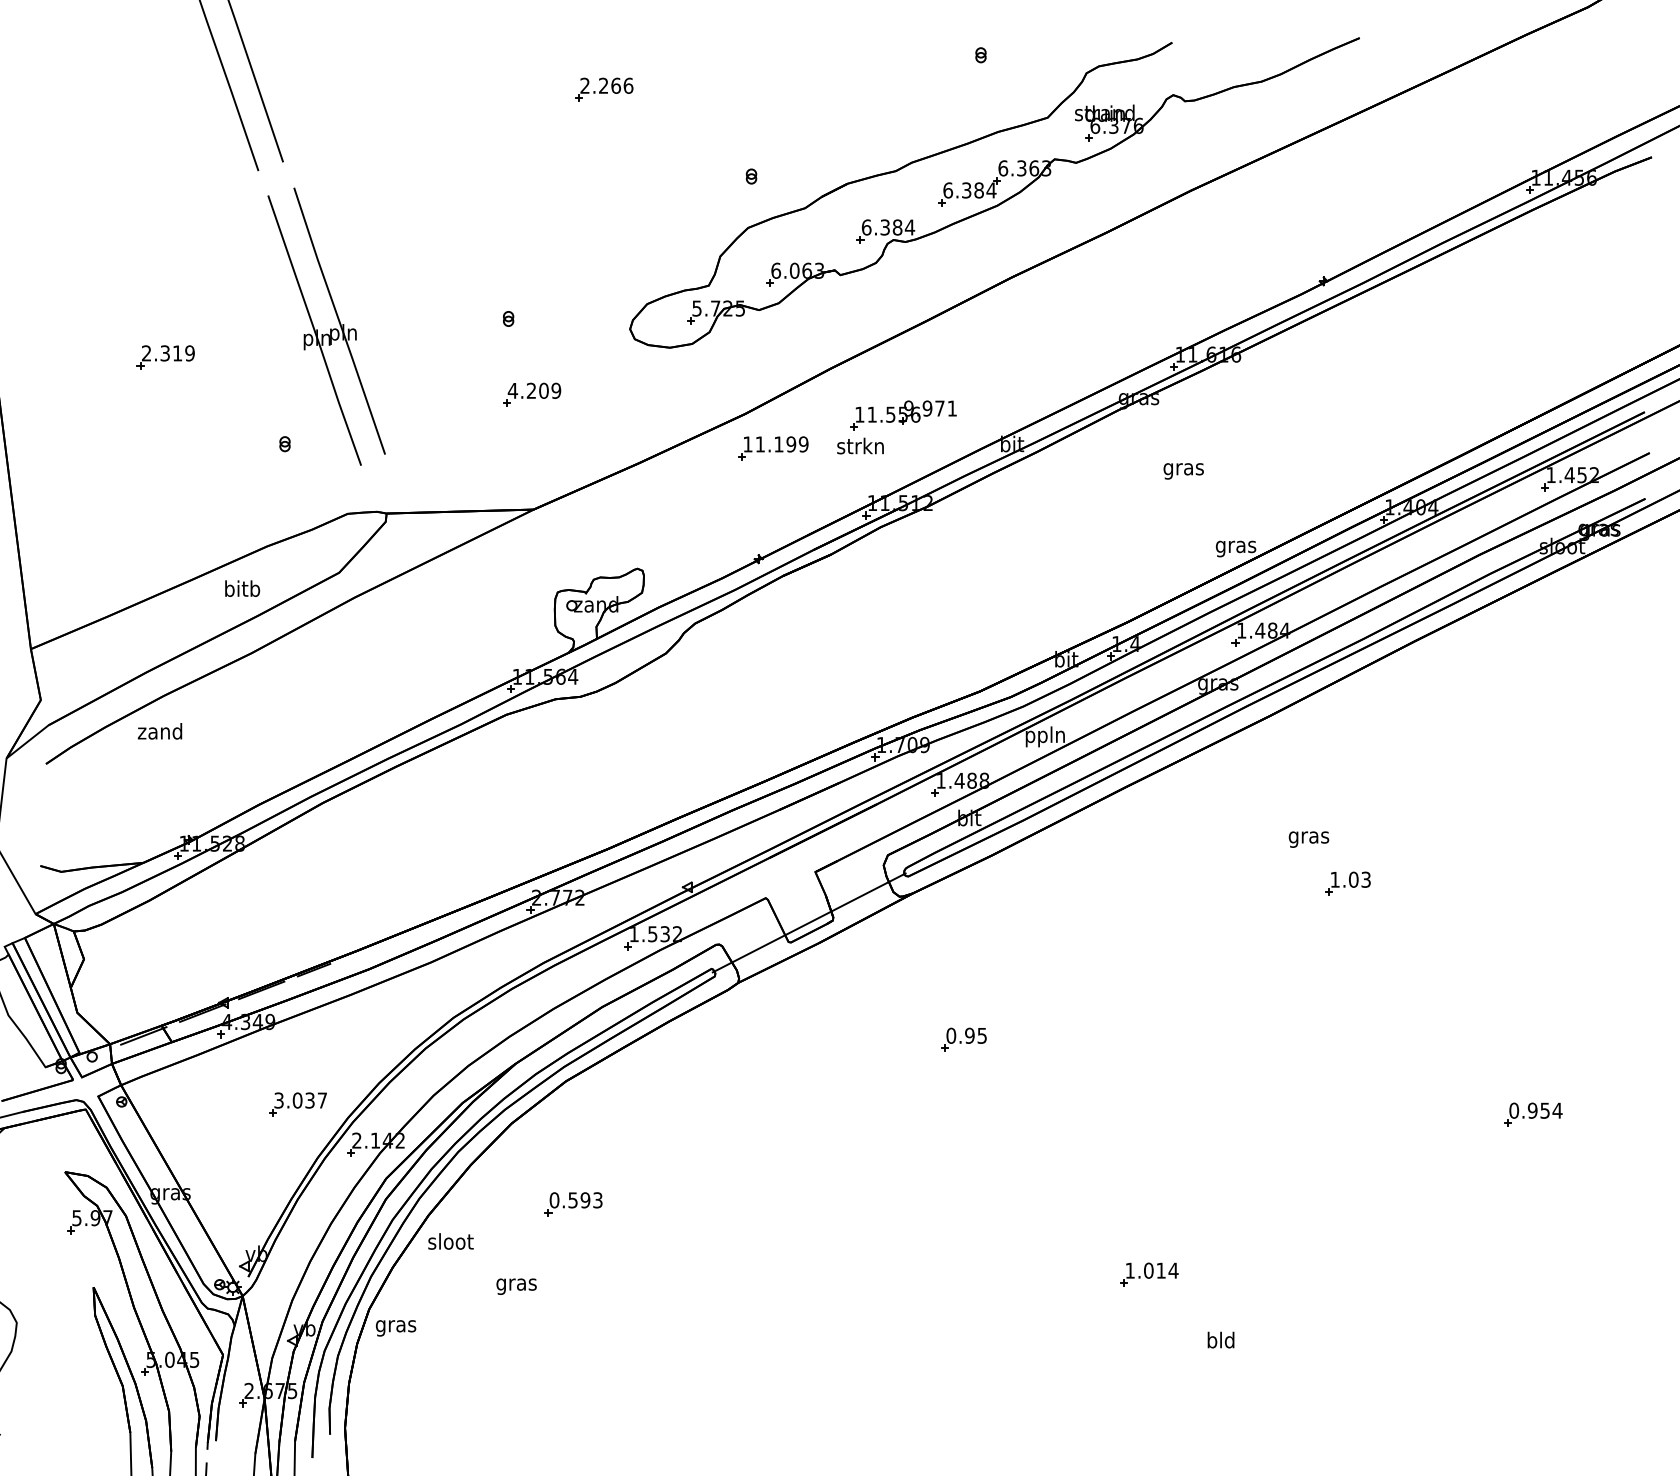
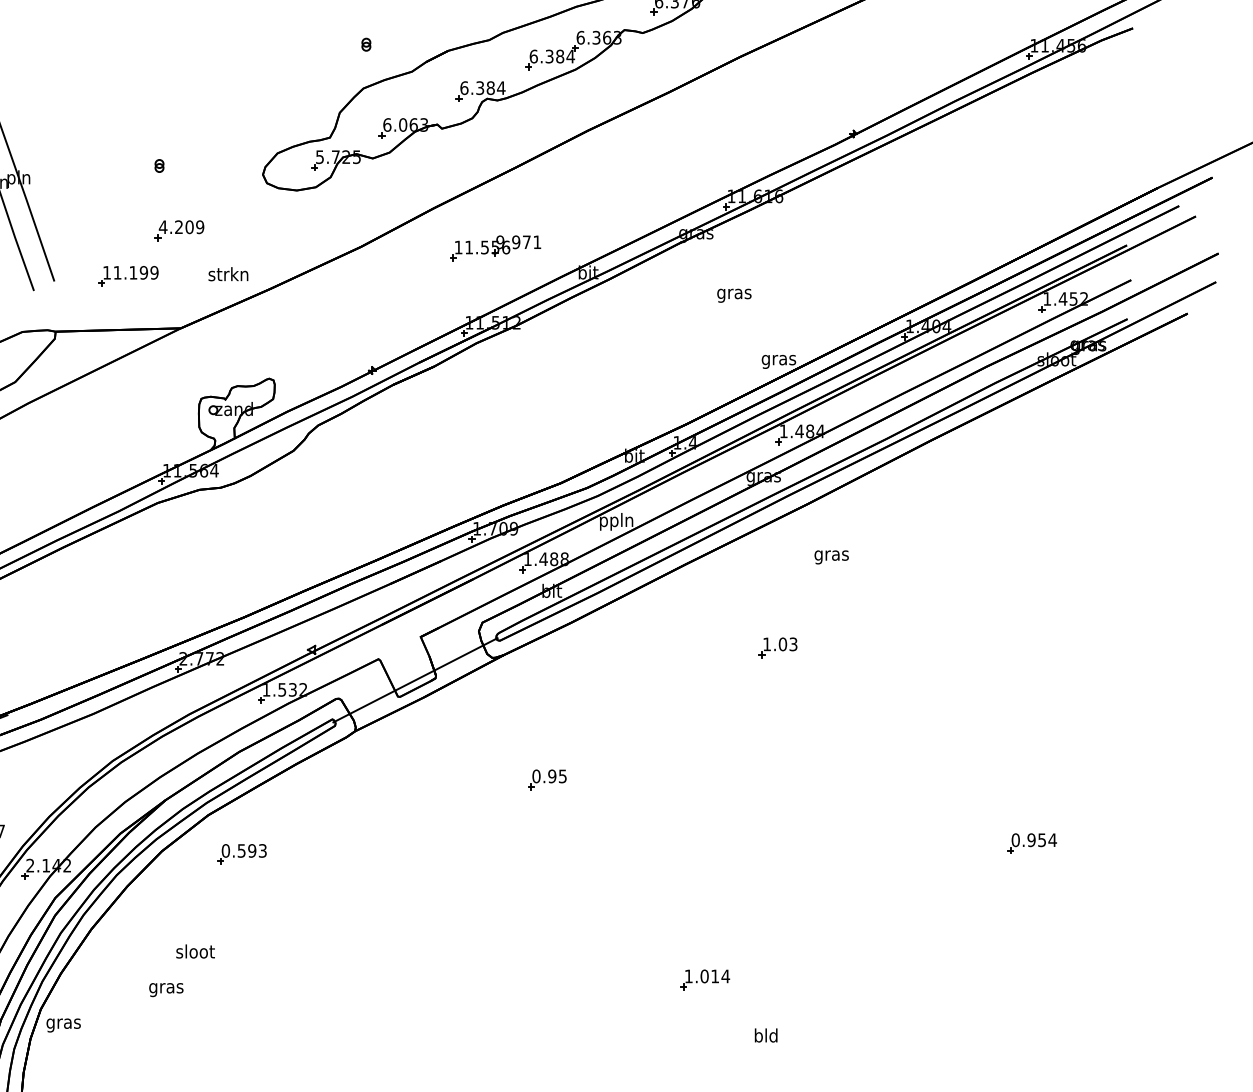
text: (860, 445) -> (228, 273), moved
part: (773, 448) -> (128, 276), moved
text: (1308, 839) -> (831, 557), moved
part: (1347, 883) -> (777, 647), moved
part: (573, 1204) -> (242, 854), moved
text: (450, 1241) -> (195, 951), moved

